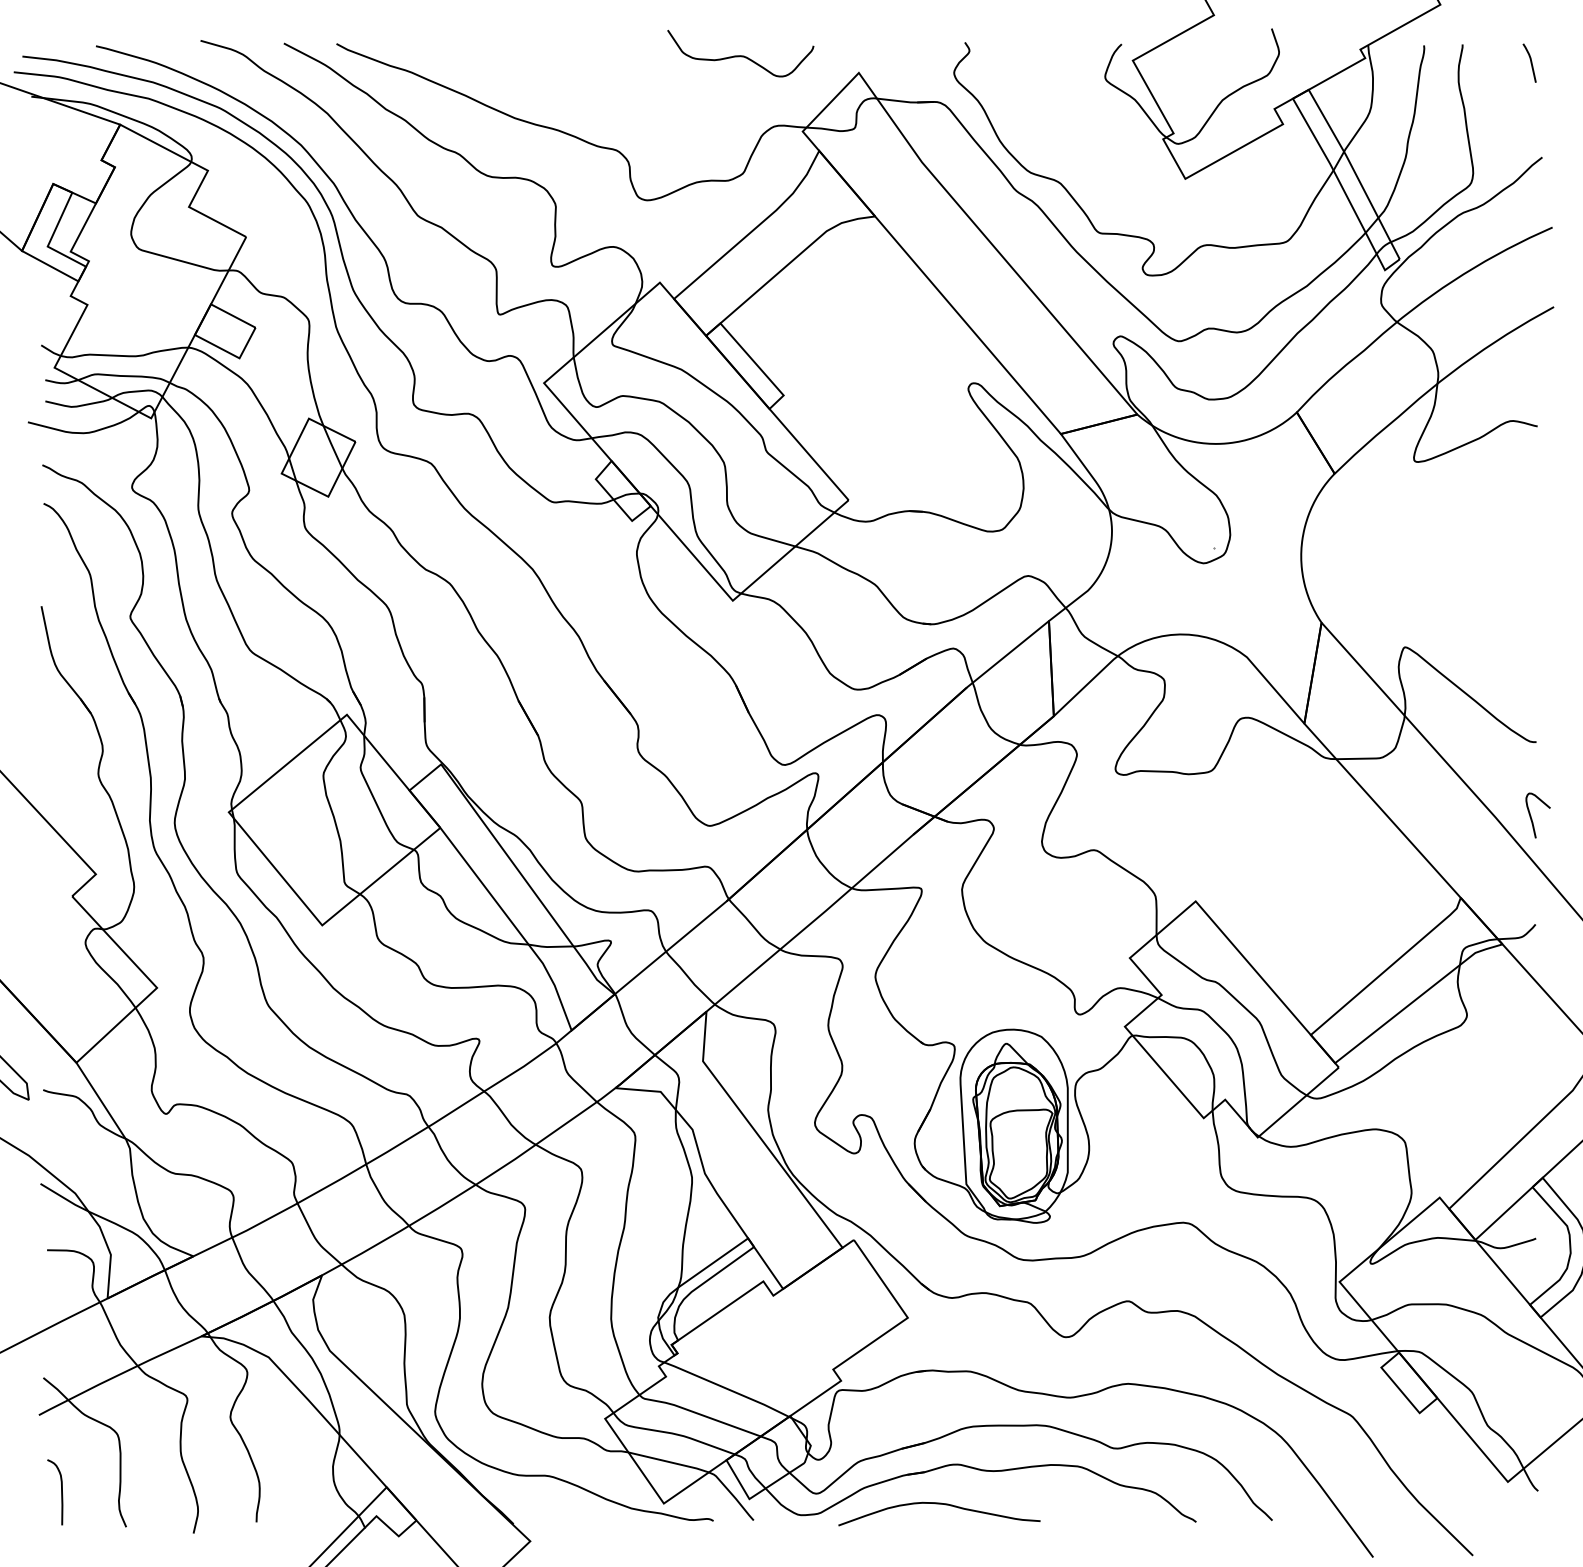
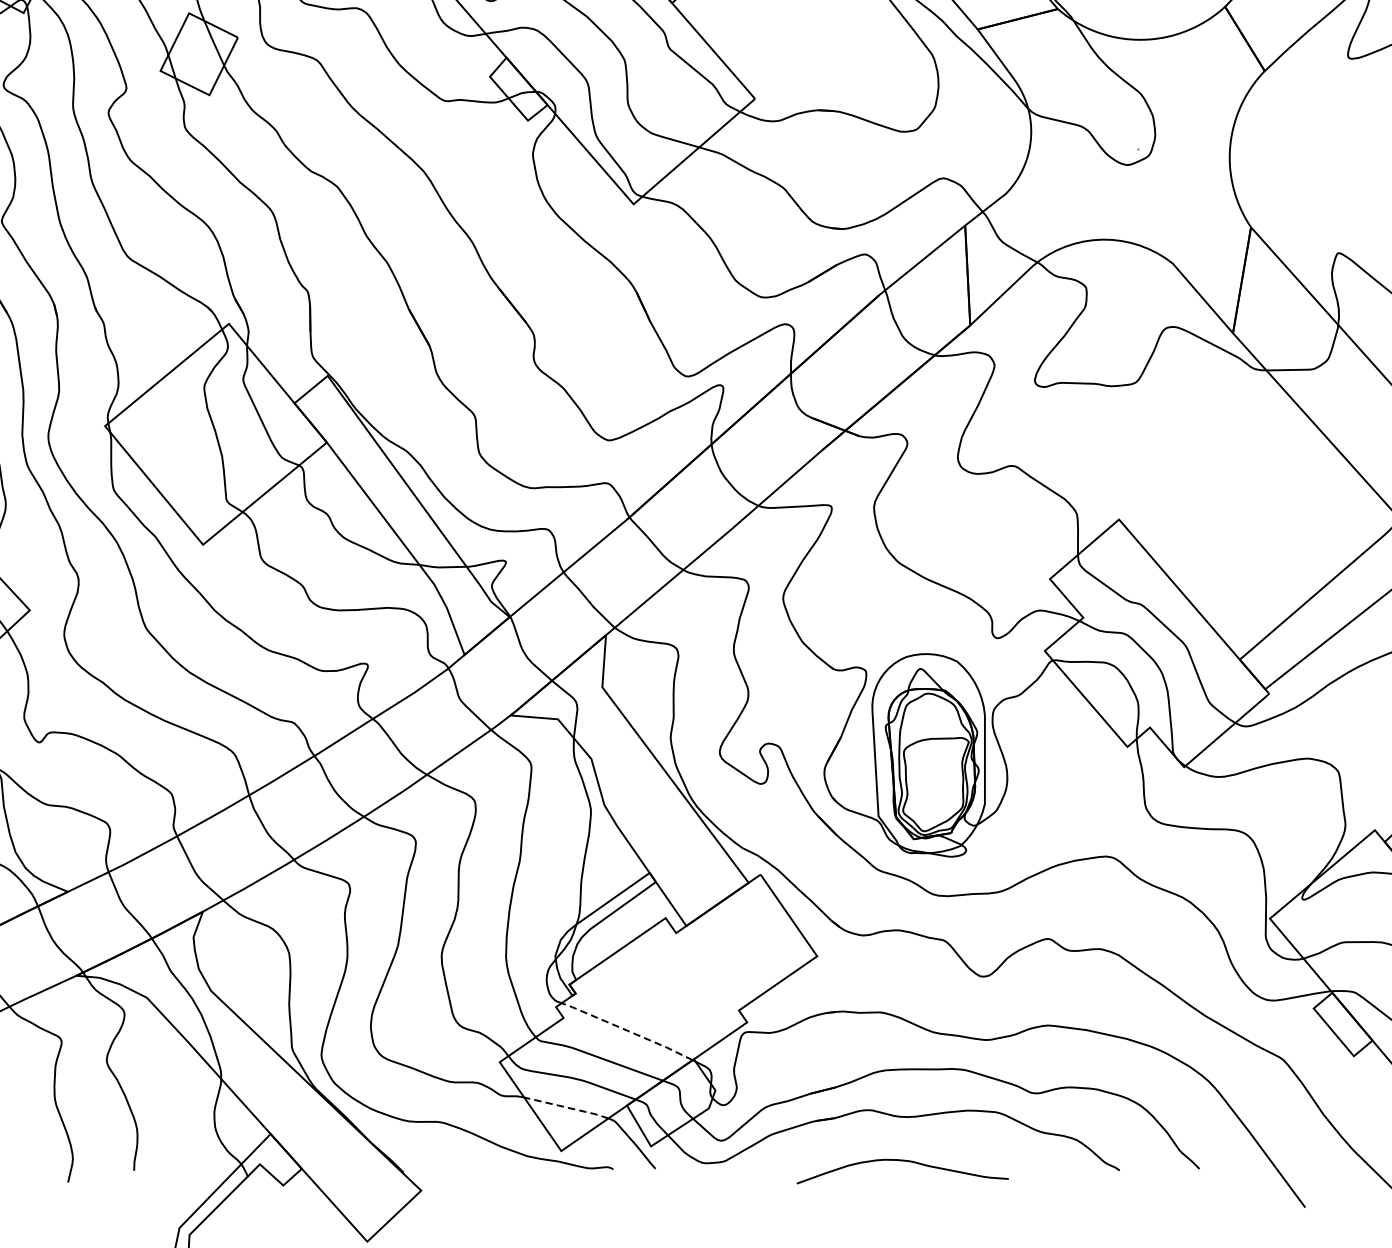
line: (726, 1388) -> (626, 1030), solid -> dashed
line: (668, 1461) -> (566, 1106), solid -> dashed
curve: (939, 1504) -> (902, 1161), moved

